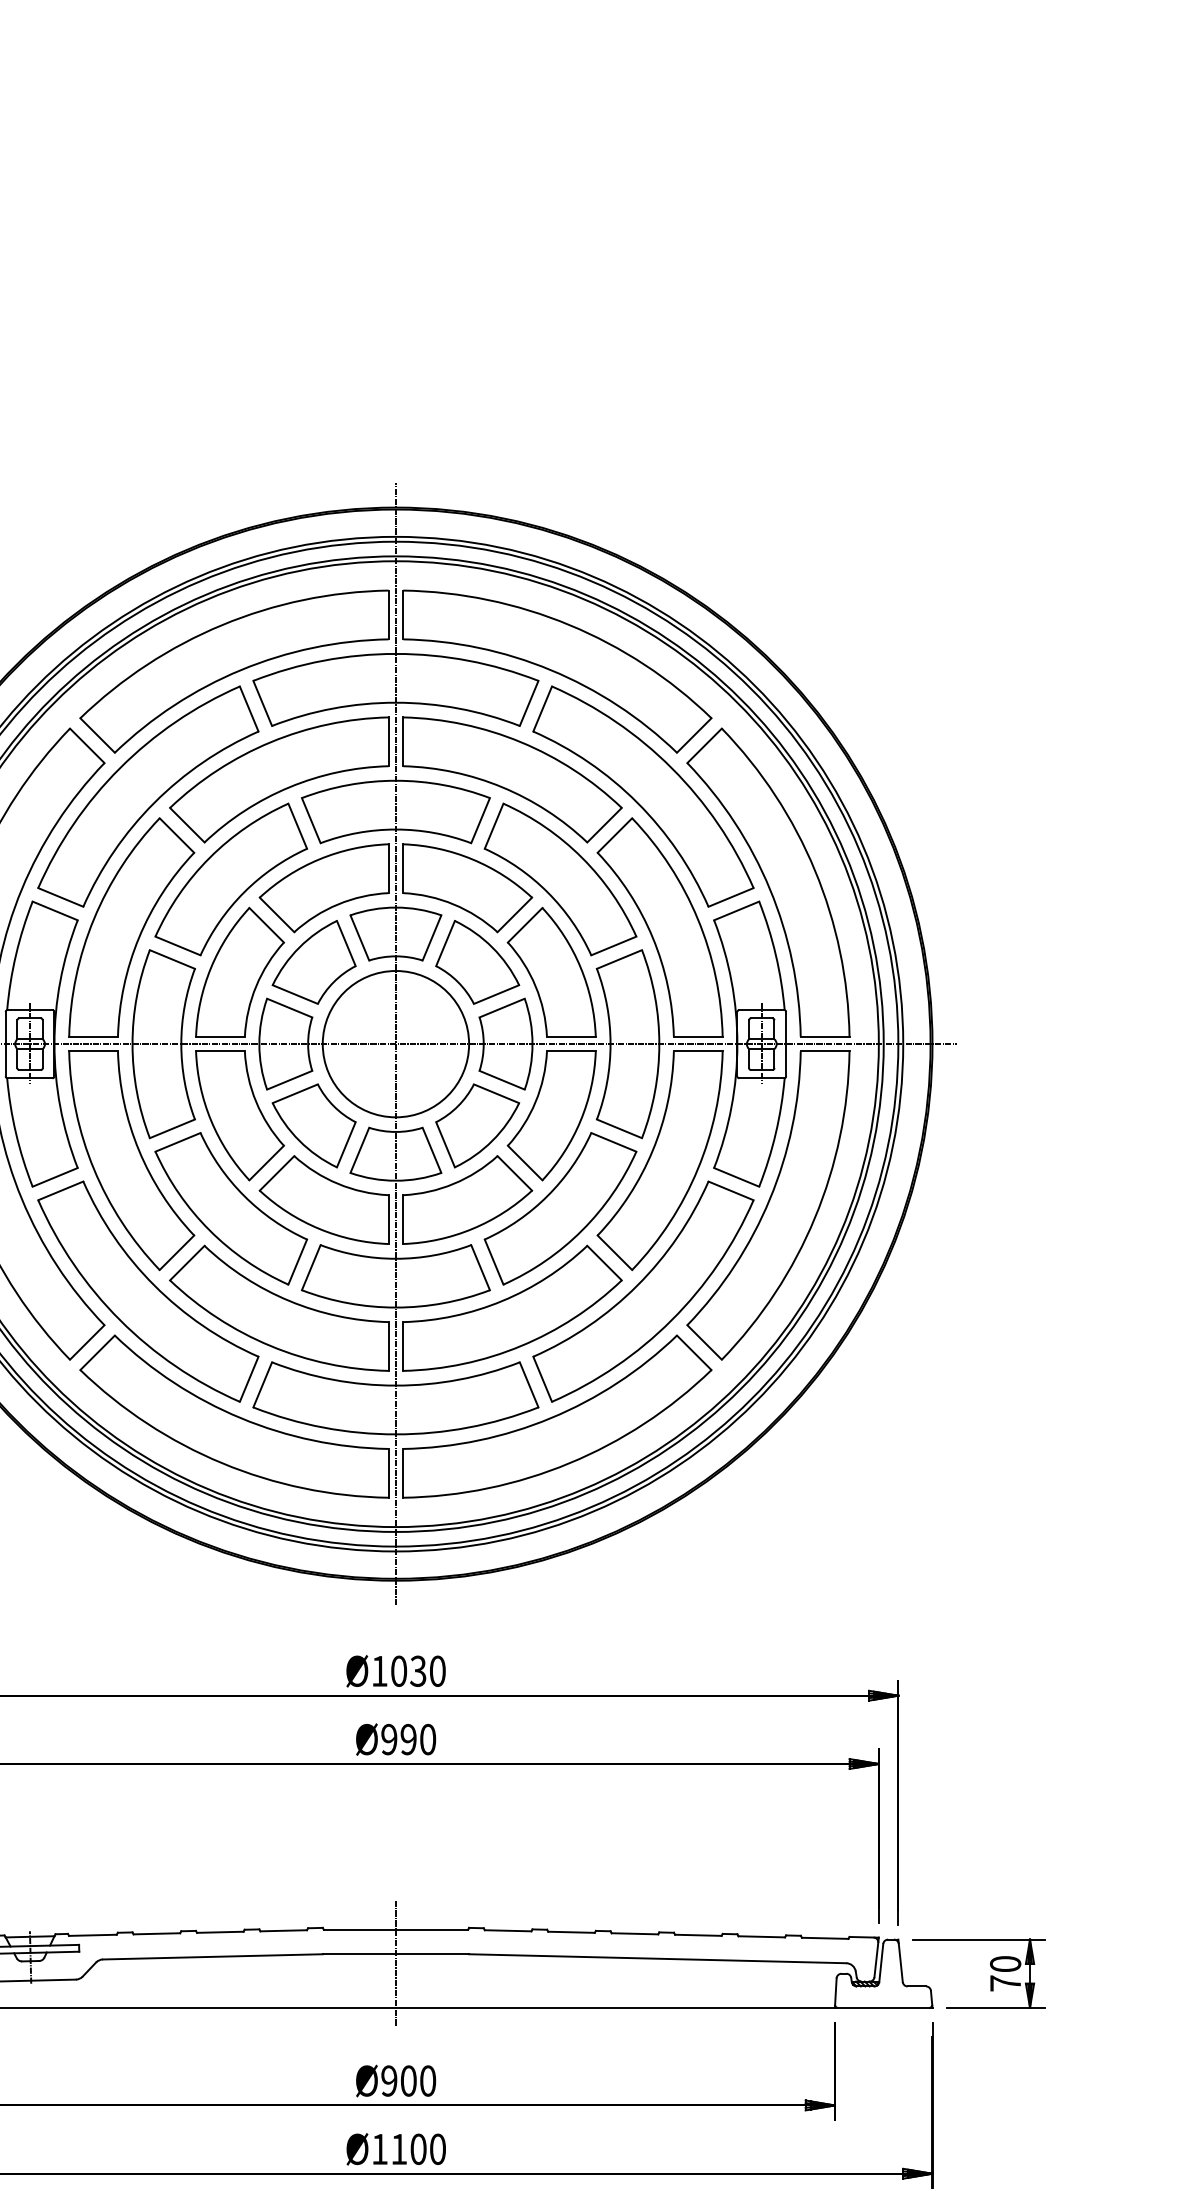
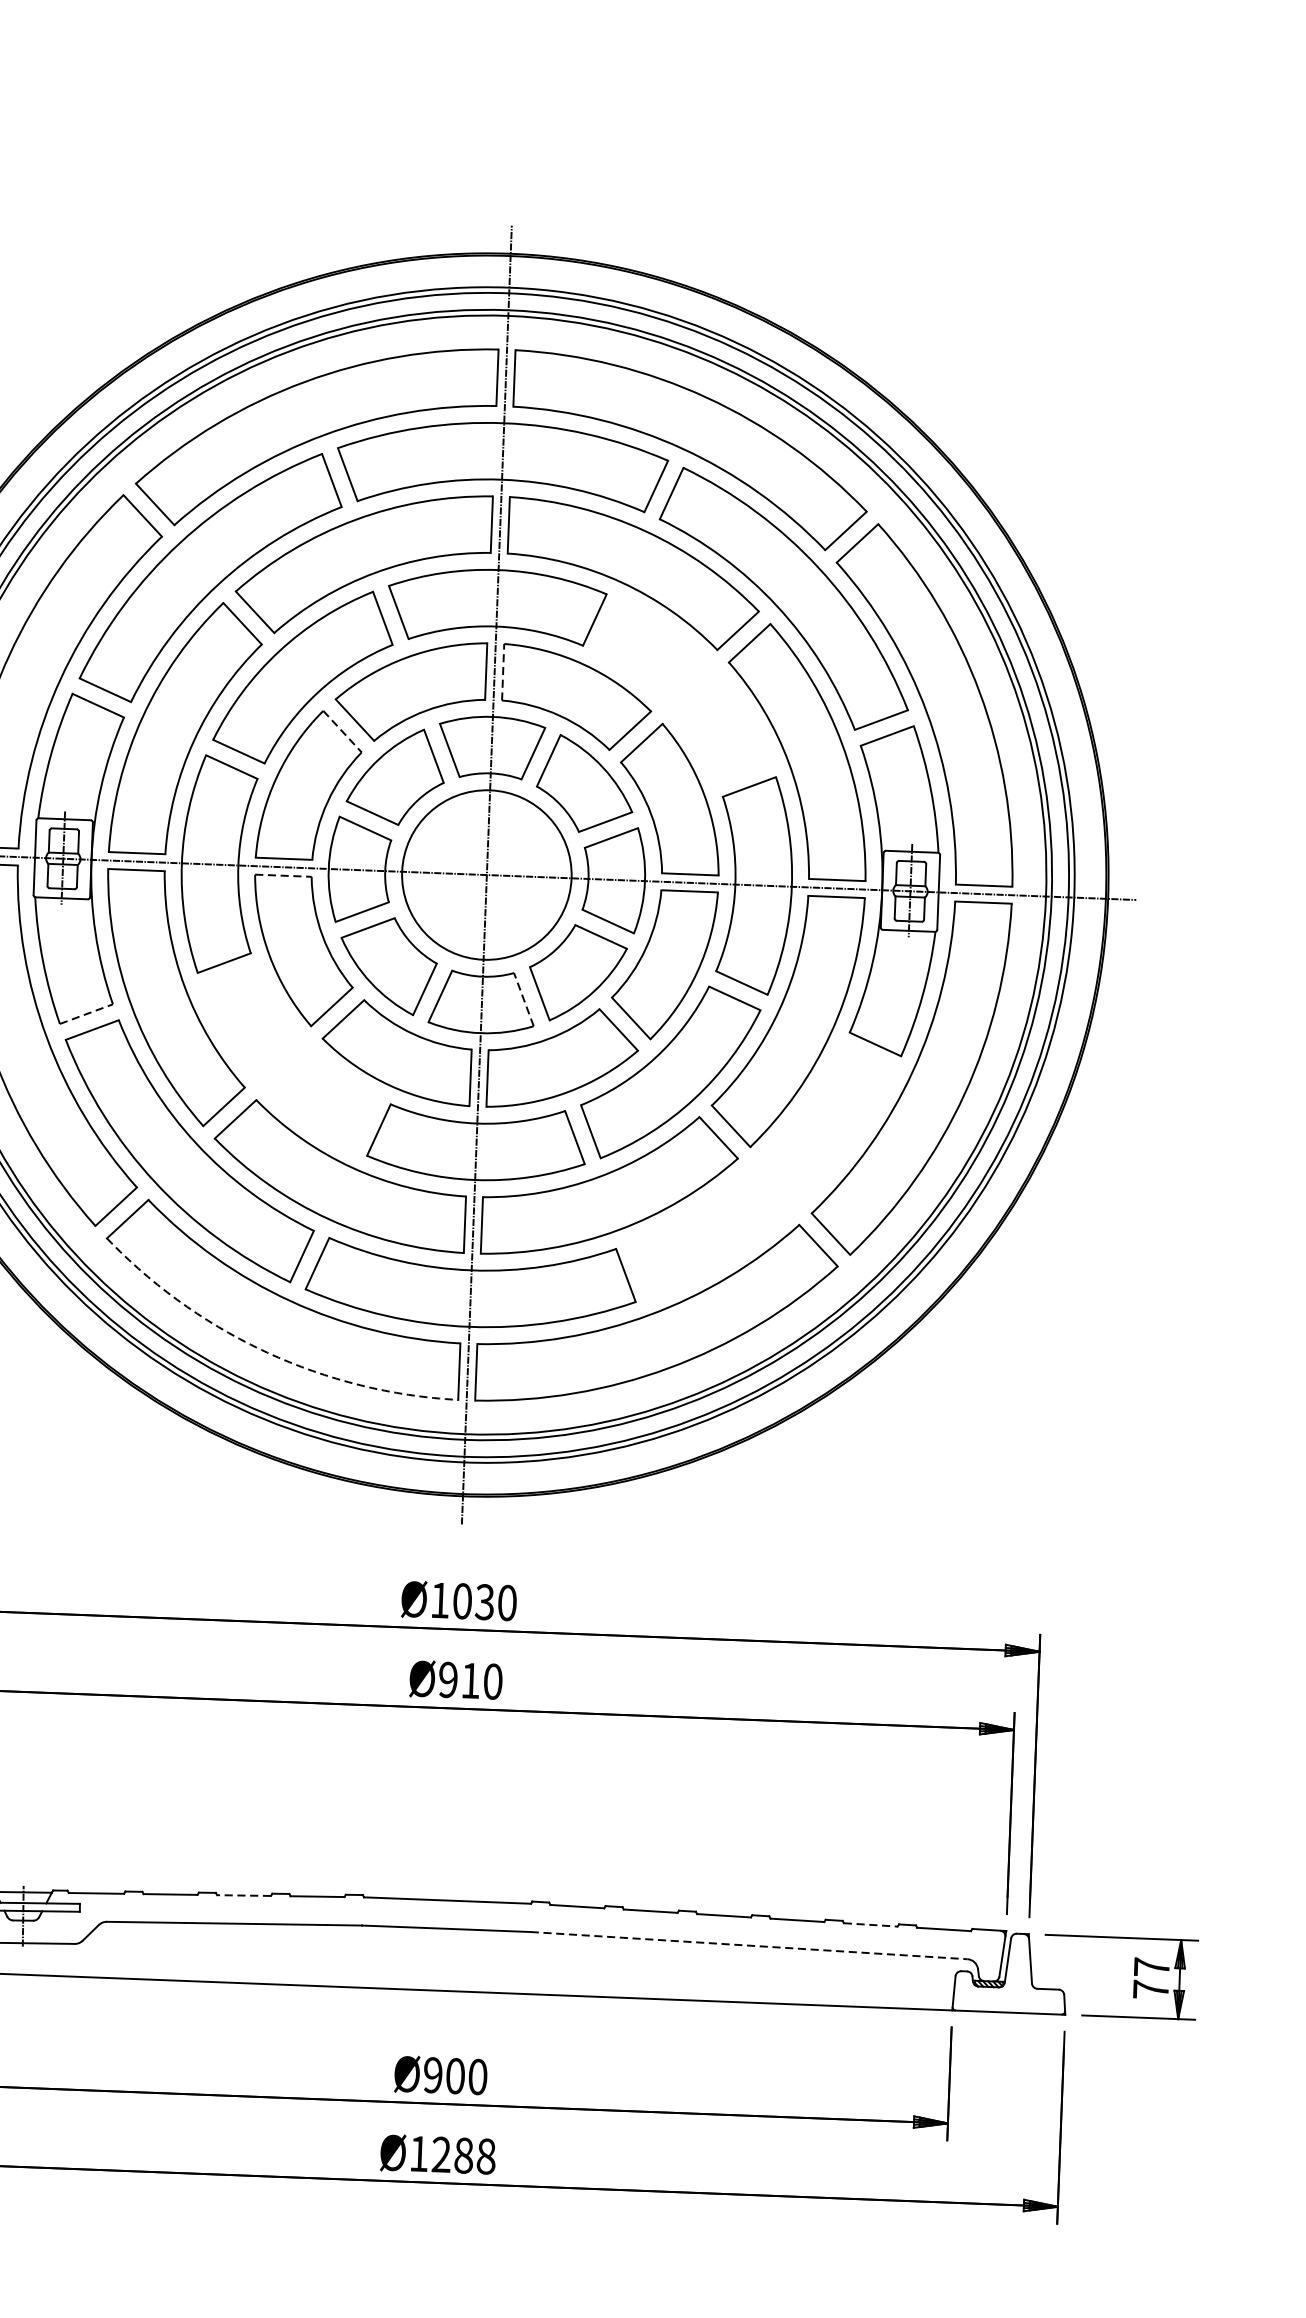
line: (403, 868) -> (503, 672), solid -> dashed
part: (560, 879) -> (684, 691), removed
line: (267, 925) -> (343, 731), solid -> dashed
line: (220, 1051) -> (283, 875), solid -> dashed
line: (431, 1149) -> (523, 998), solid -> dashed
line: (55, 1177) -> (86, 1014), solid -> dashed
part: (231, 1208) -> (289, 1058), removed
part: (643, 1291) -> (762, 1172), removed
arc: (222, 1463) -> (267, 1352), solid -> dashed
text: (408, 1739) -> (470, 1680), Ø990 -> Ø910
line: (219, 1932) -> (243, 1895), solid -> dashed
line: (762, 1936) -> (871, 1924), solid -> dashed
line: (657, 1958) -> (749, 1945), solid -> dashed
line: (395, 1963) -> (445, 1939), removed
text: (1005, 1963) -> (1151, 1966), 70 -> 77
text: (418, 2148) -> (463, 2154), Ø1100 -> Ø1288

